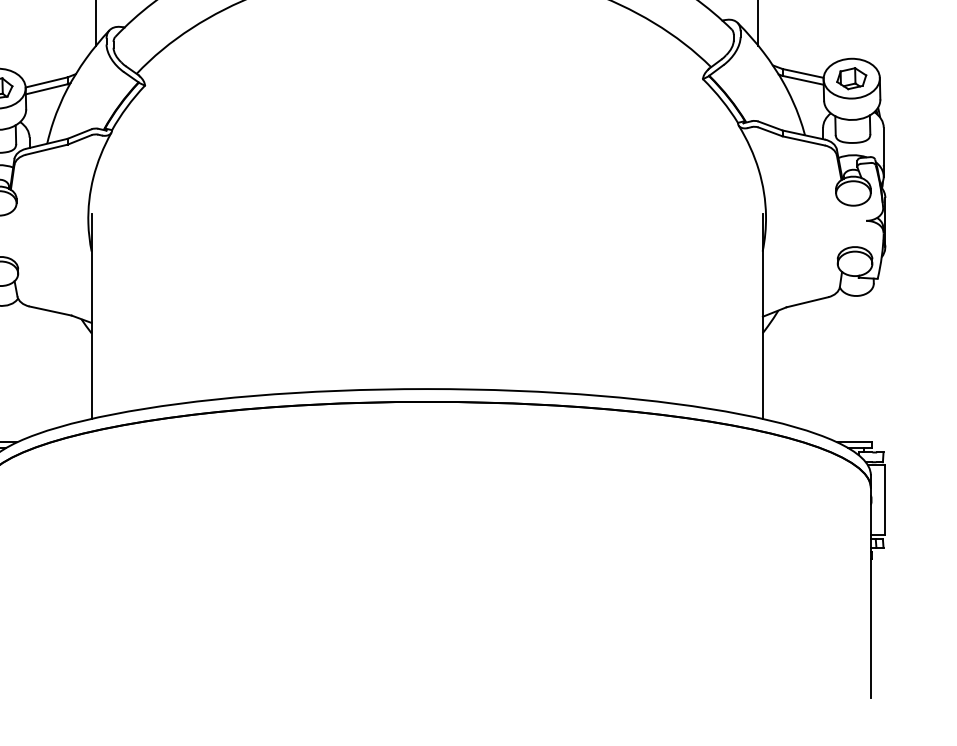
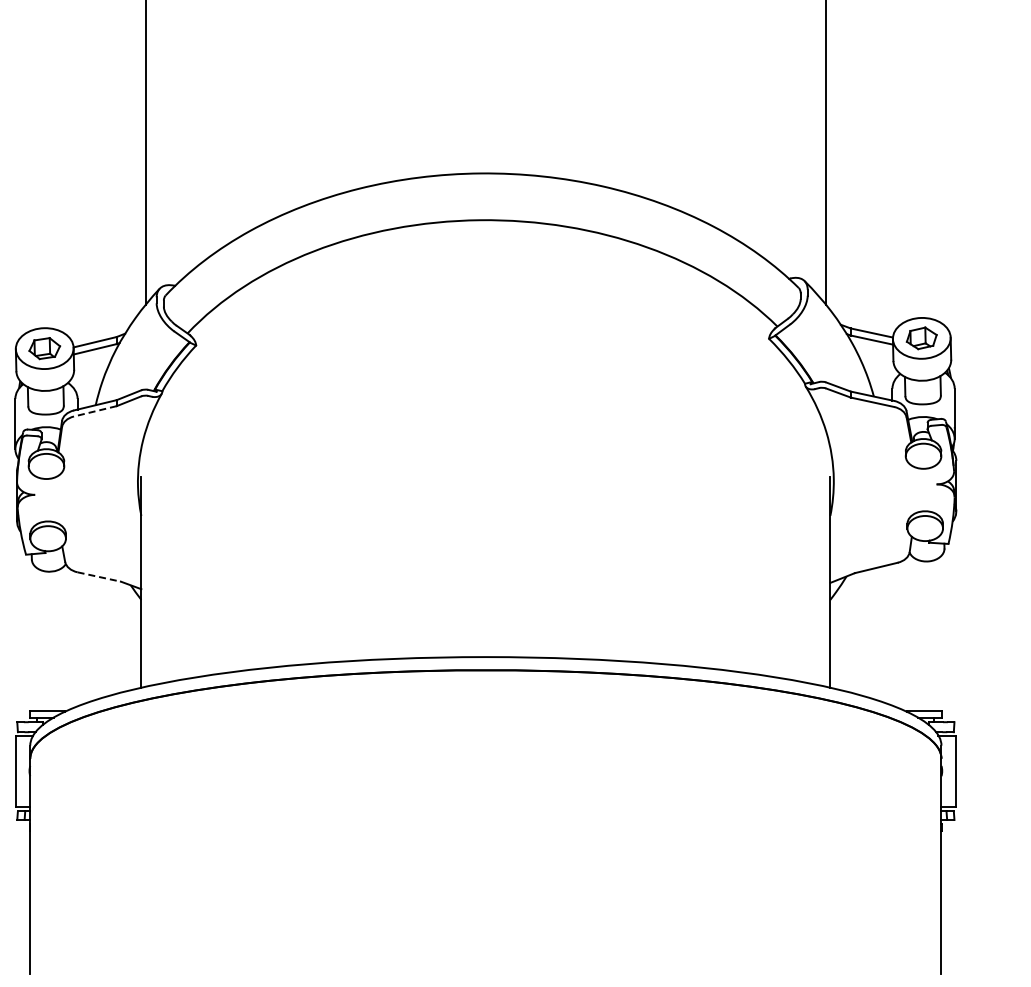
line: (46, 149) -> (94, 411), solid -> dashed
line: (50, 311) -> (99, 577), solid -> dashed

